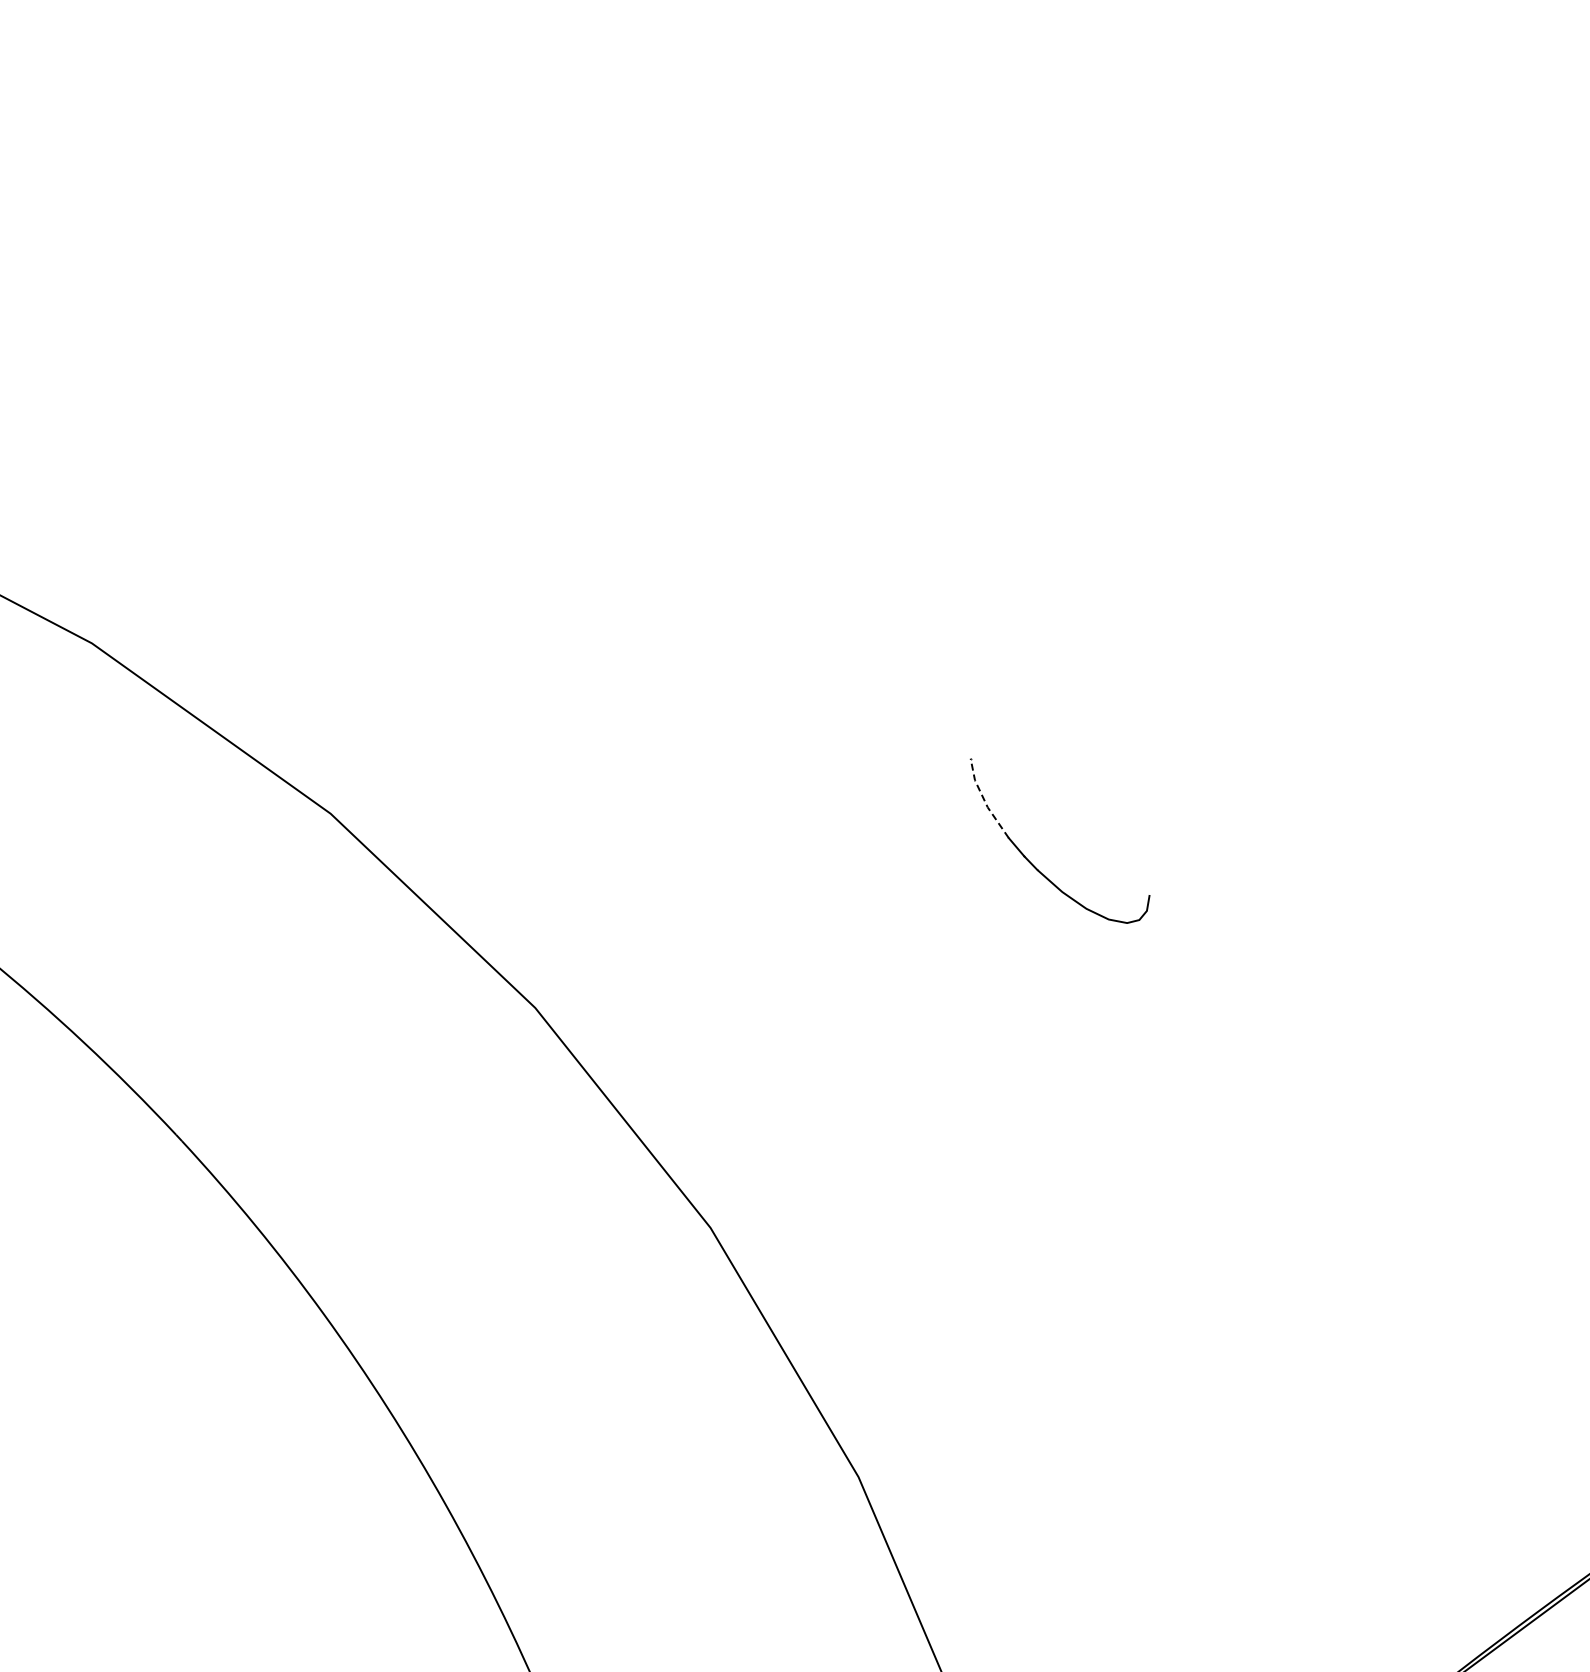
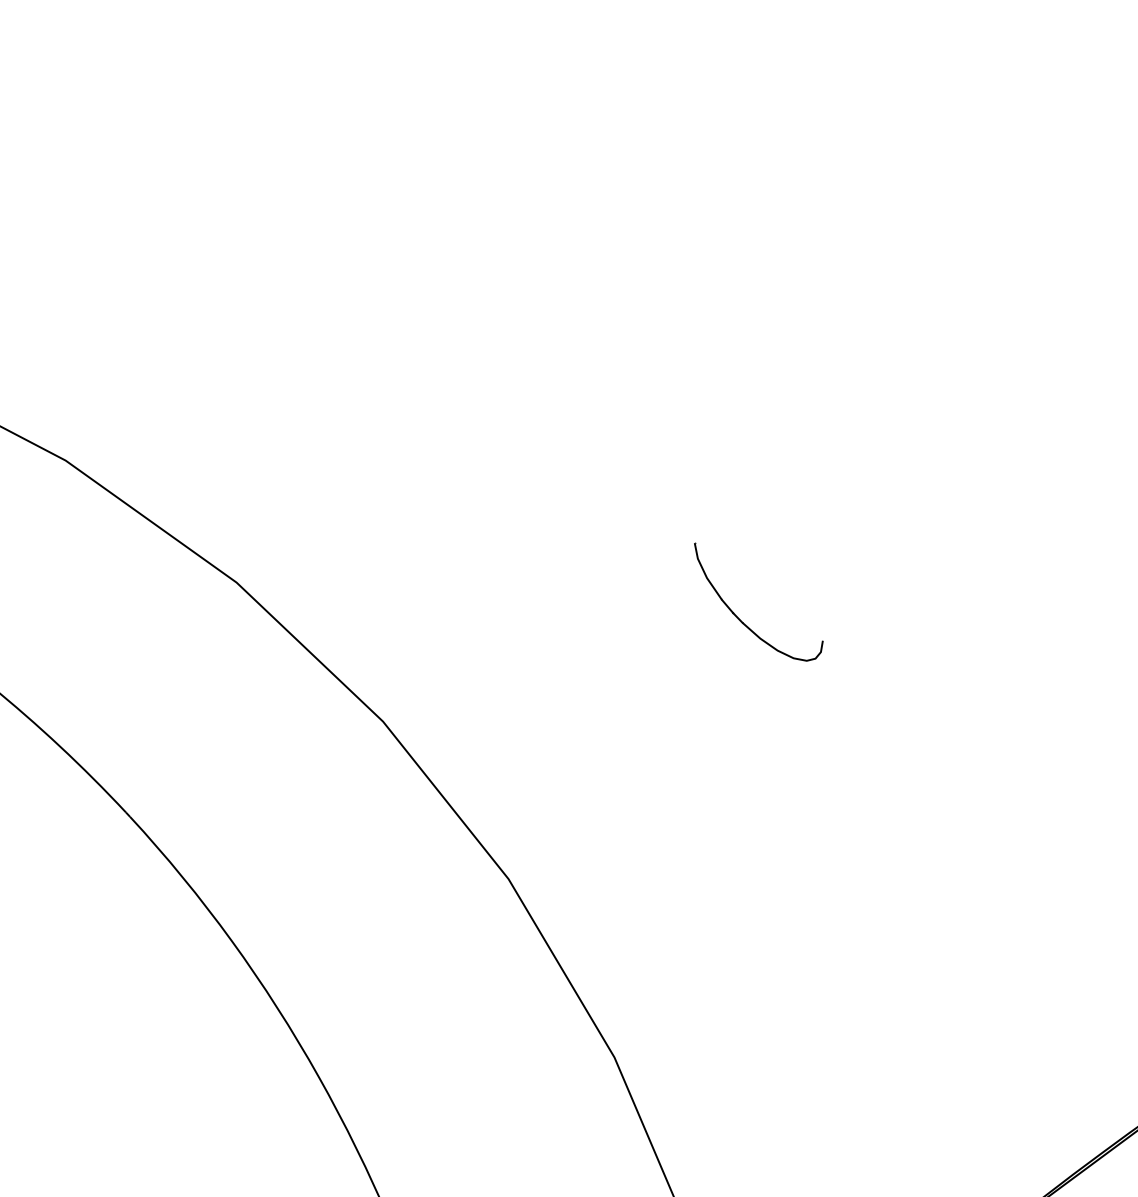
line: (984, 800) -> (704, 573), dashed -> solid

